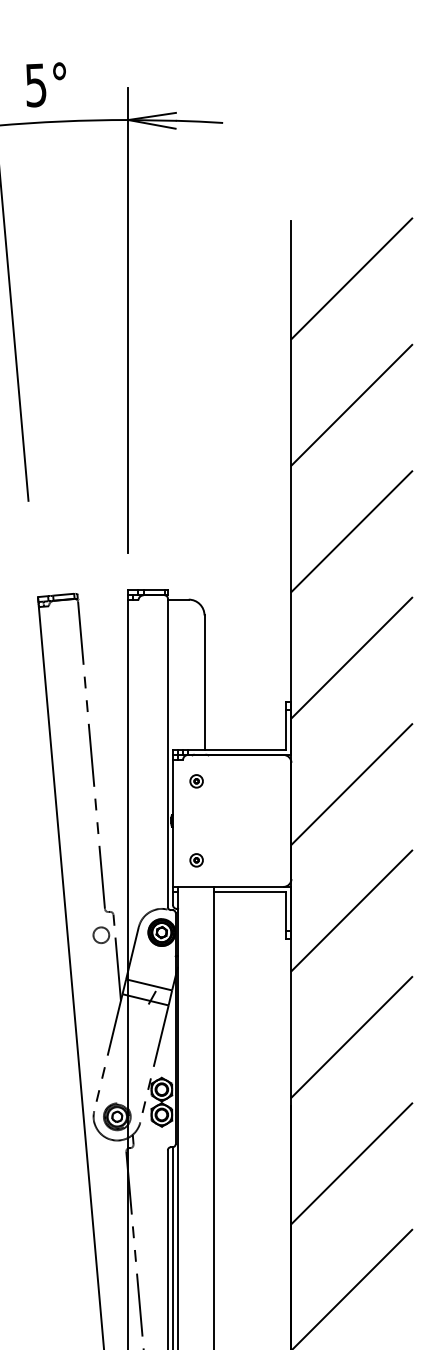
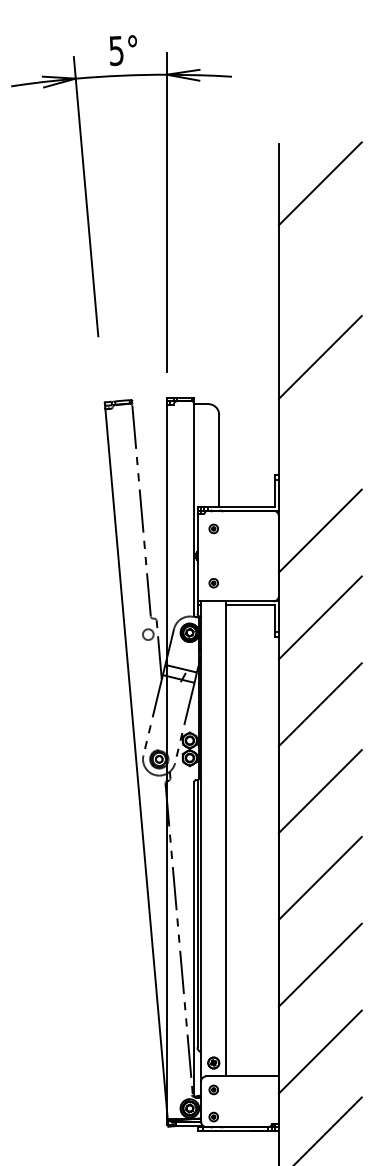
text: (46, 84) -> (123, 50), moved
line: (350, 405) -> (319, 270), removed
line: (350, 656) -> (319, 443), removed

